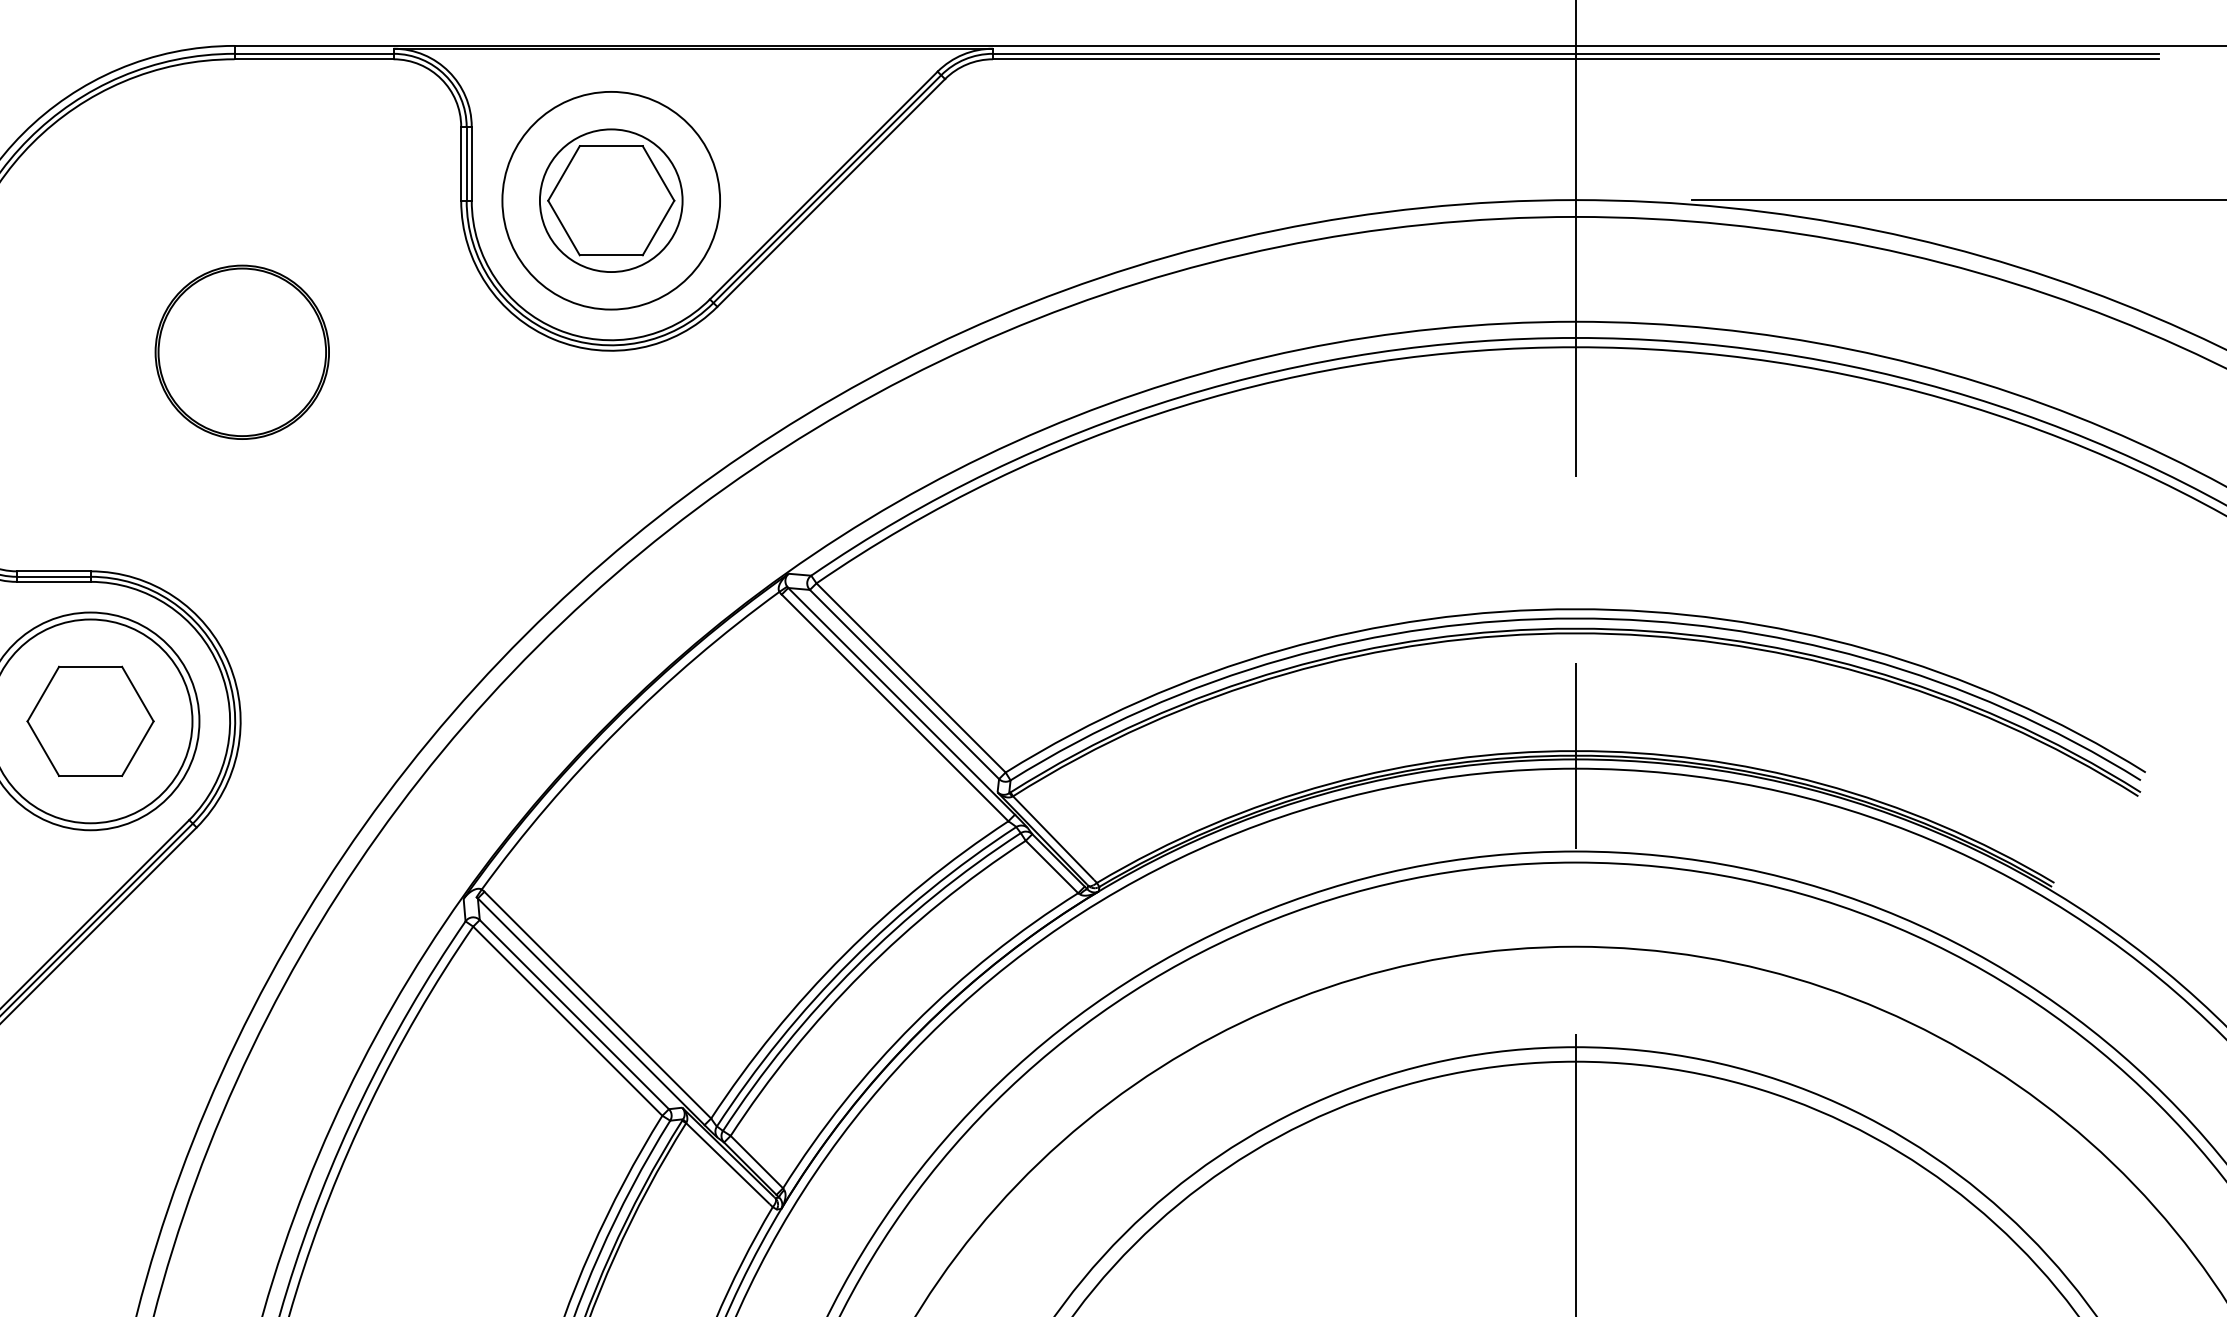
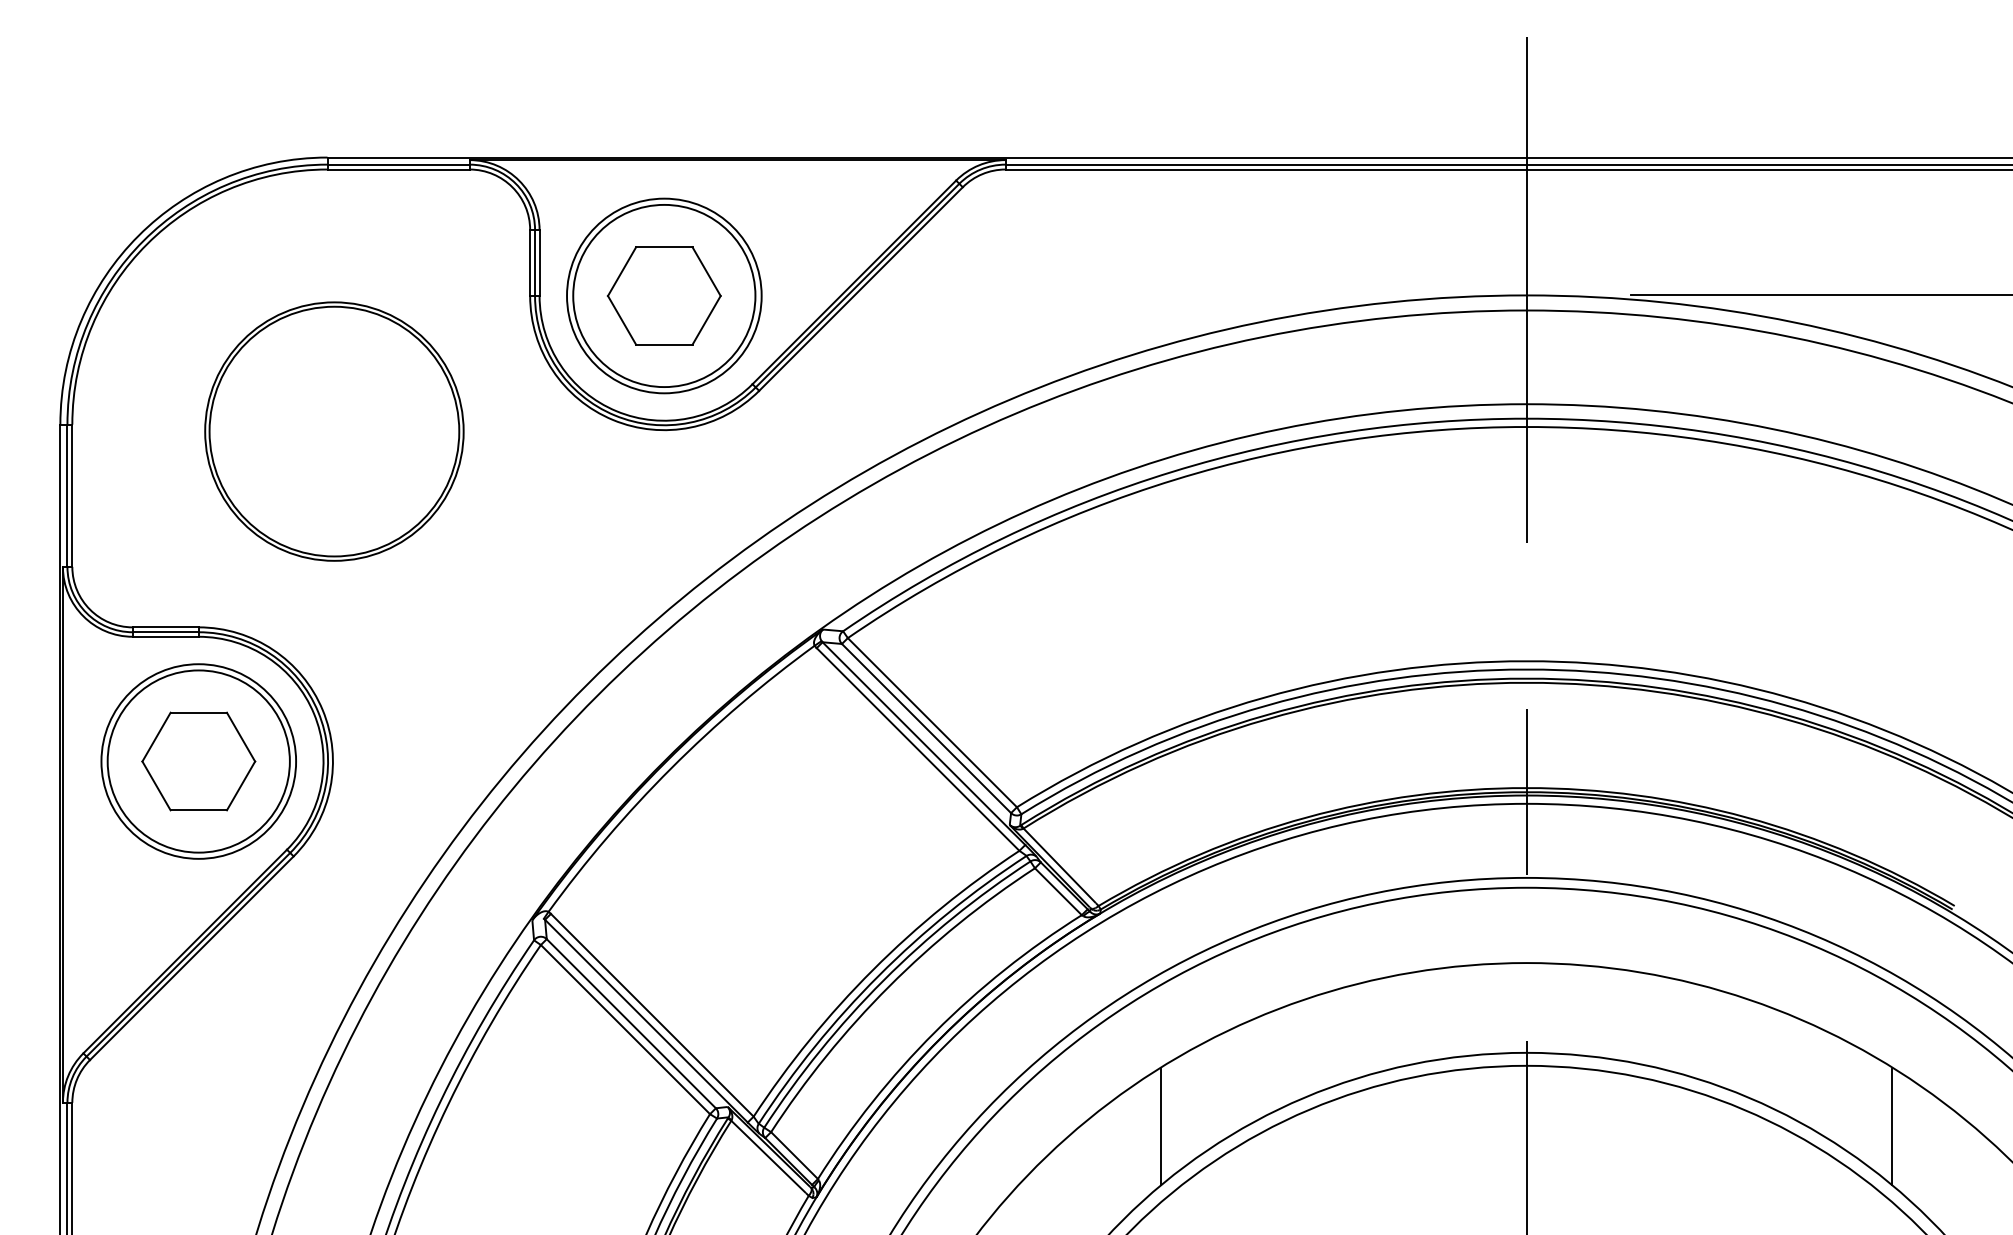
circle: (611, 200) -> (664, 295), size x1.43
part: (242, 352) -> (334, 431), size x1.67
line: (1167, 1129) -> (1161, 1126), added
line: (1984, 1129) -> (1892, 1126), added

